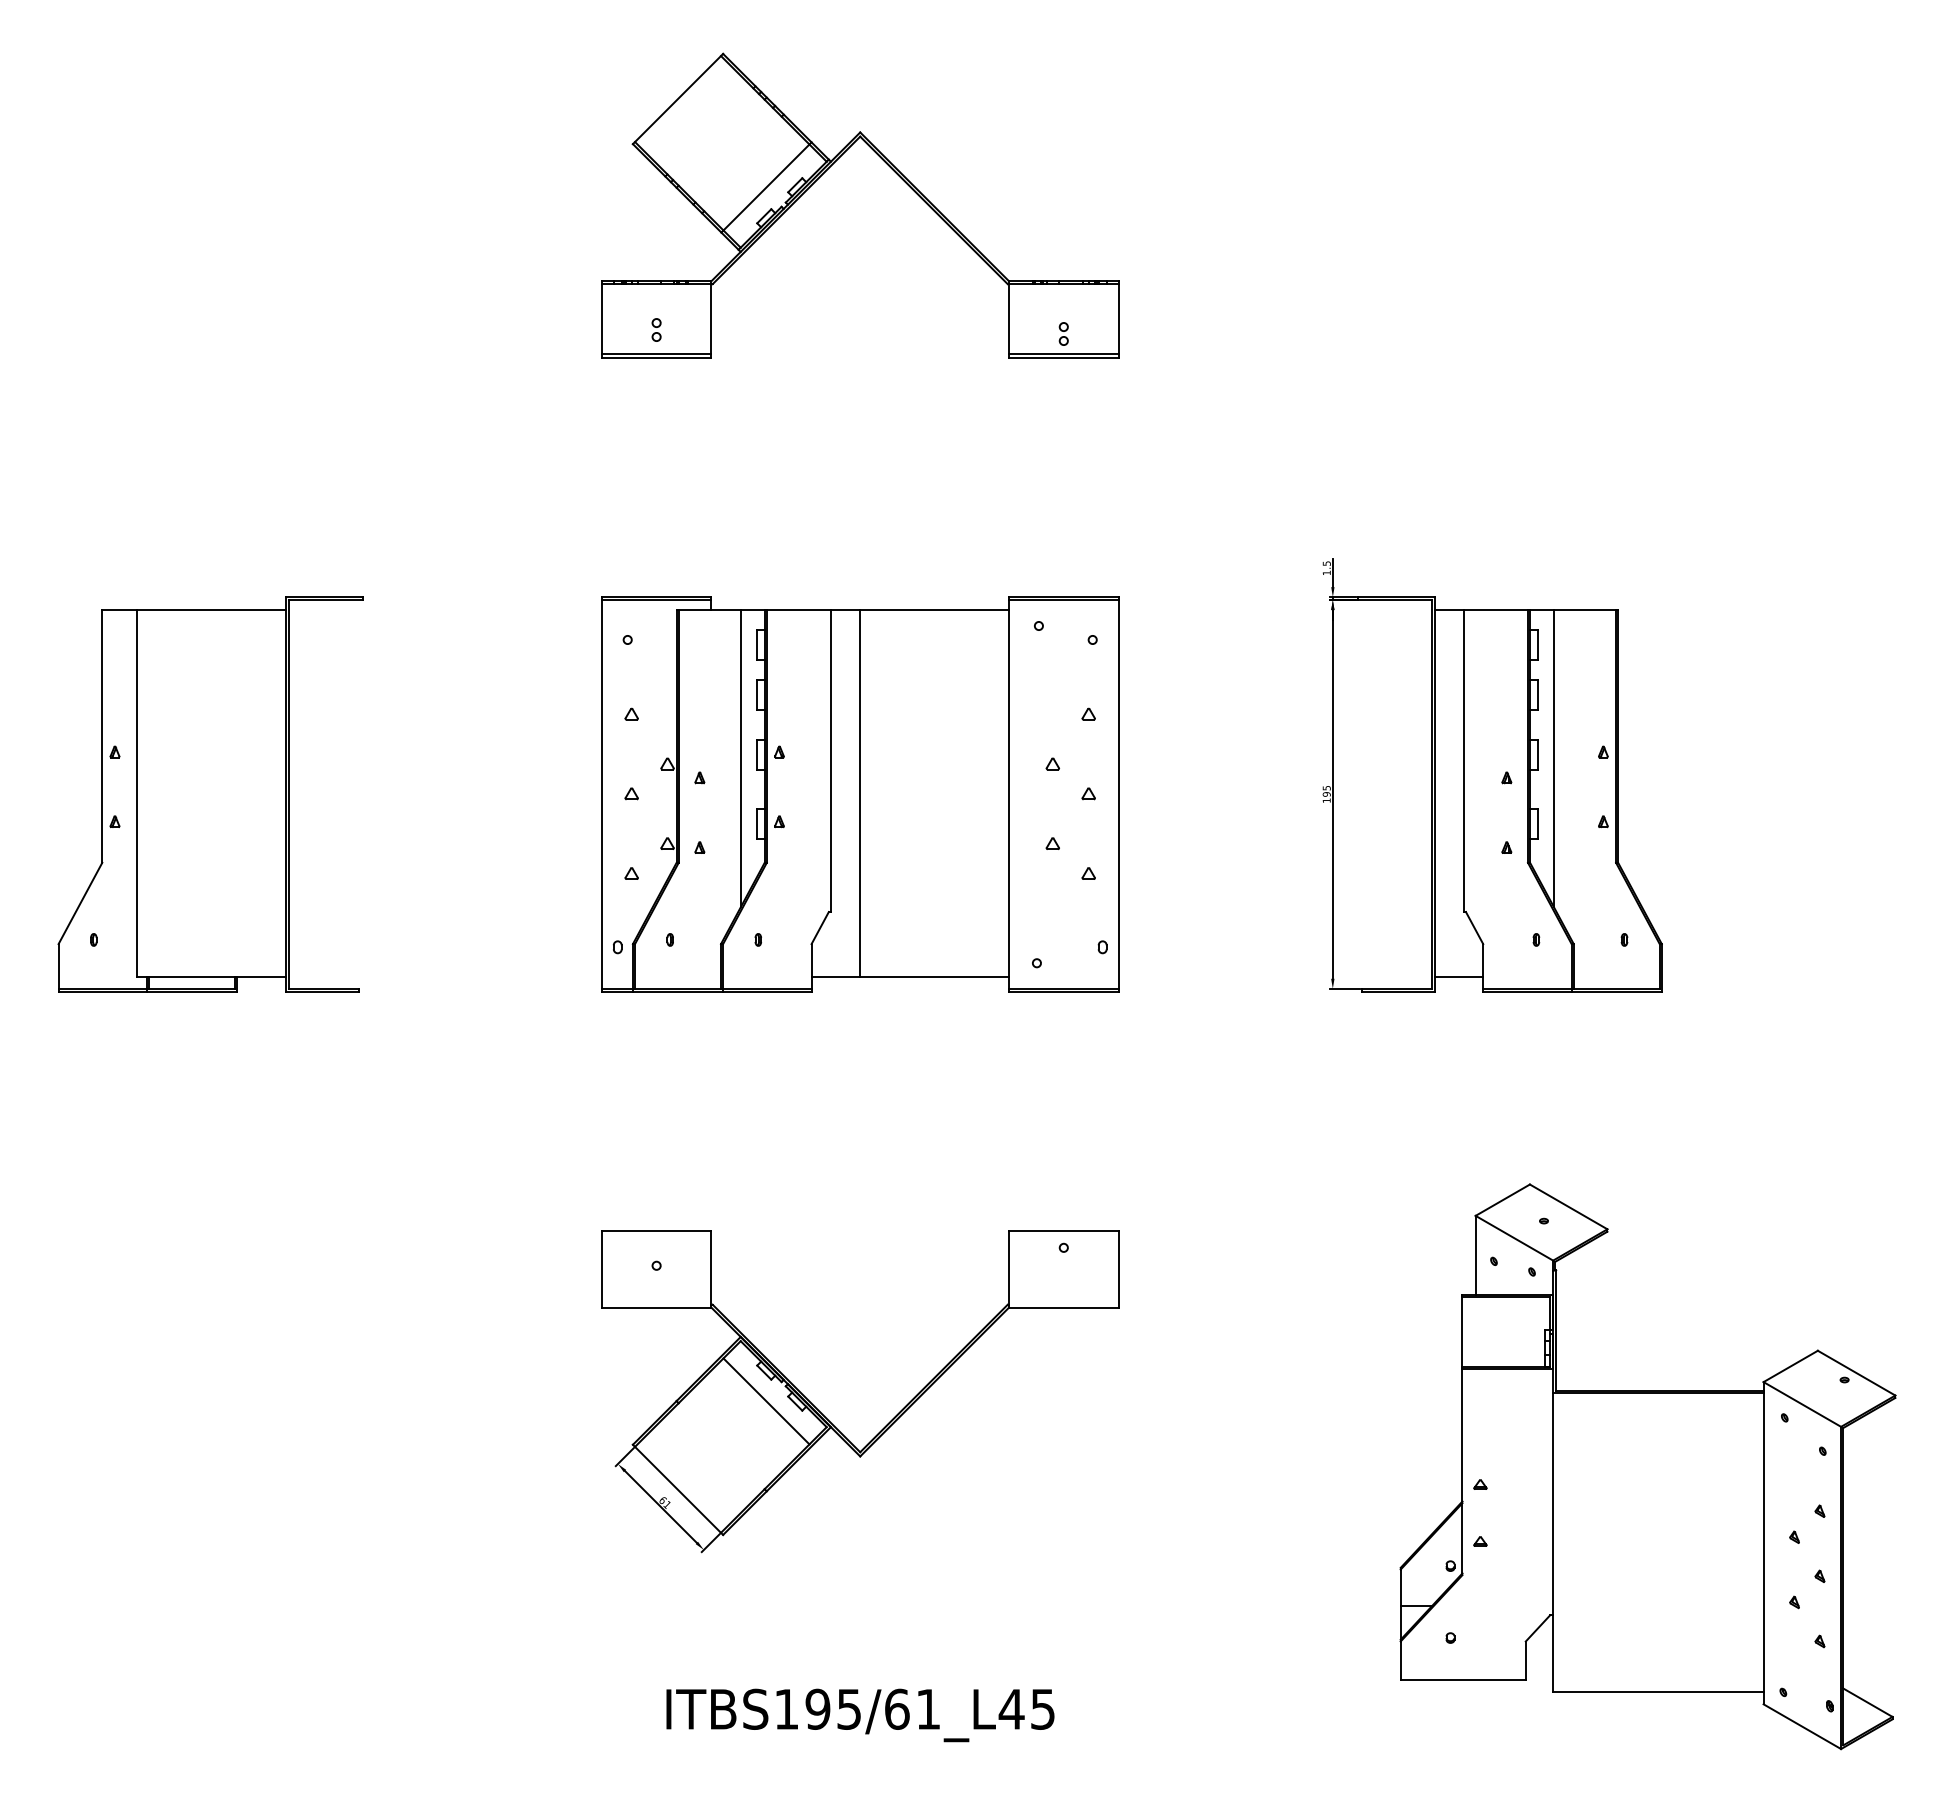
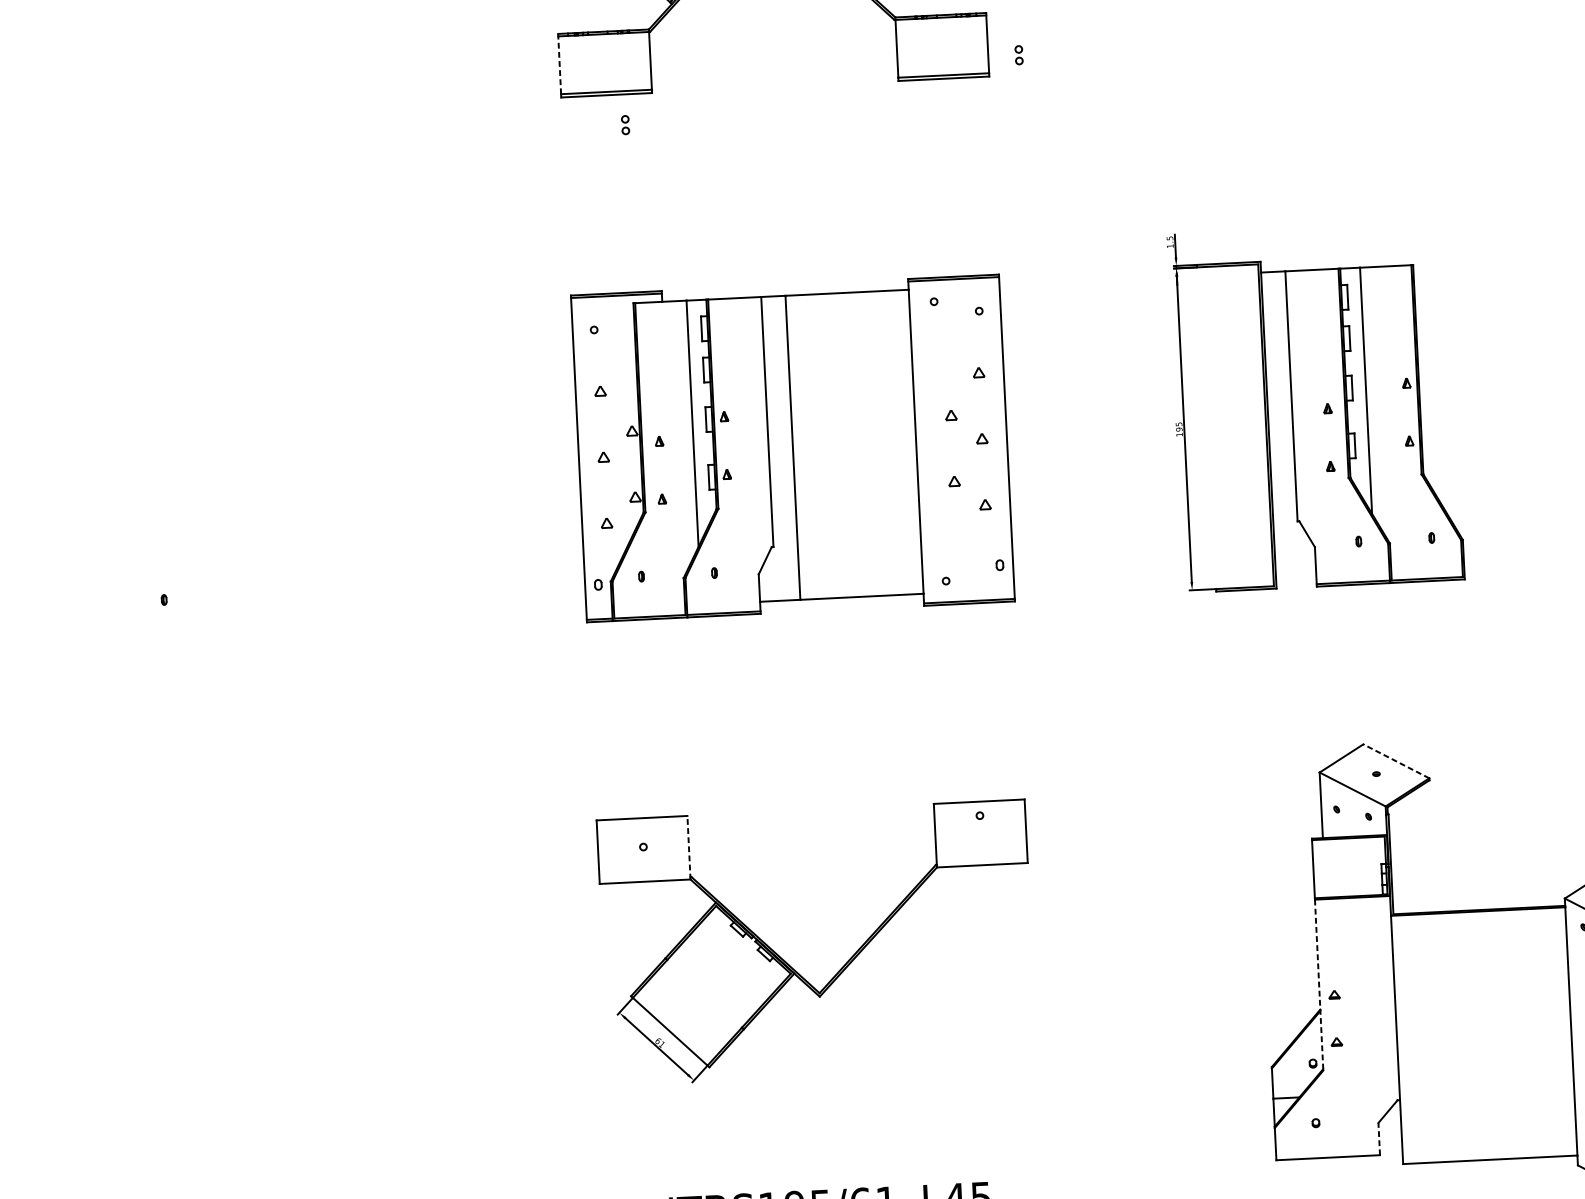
line: (601, 317) -> (559, 64), solid -> dashed
part: (656, 329) -> (625, 124), moved
part: (1063, 333) -> (1018, 54), moved
part: (210, 794) -> (254, 474), removed
line: (1458, 977) -> (1295, 575), removed
line: (1568, 1206) -> (1396, 761), solid -> dashed
line: (711, 1268) -> (689, 847), solid -> dashed
line: (766, 1401) -> (739, 954), removed
line: (1462, 1472) -> (1319, 985), solid -> dashed
line: (1525, 1660) -> (1378, 1138), solid -> dashed

